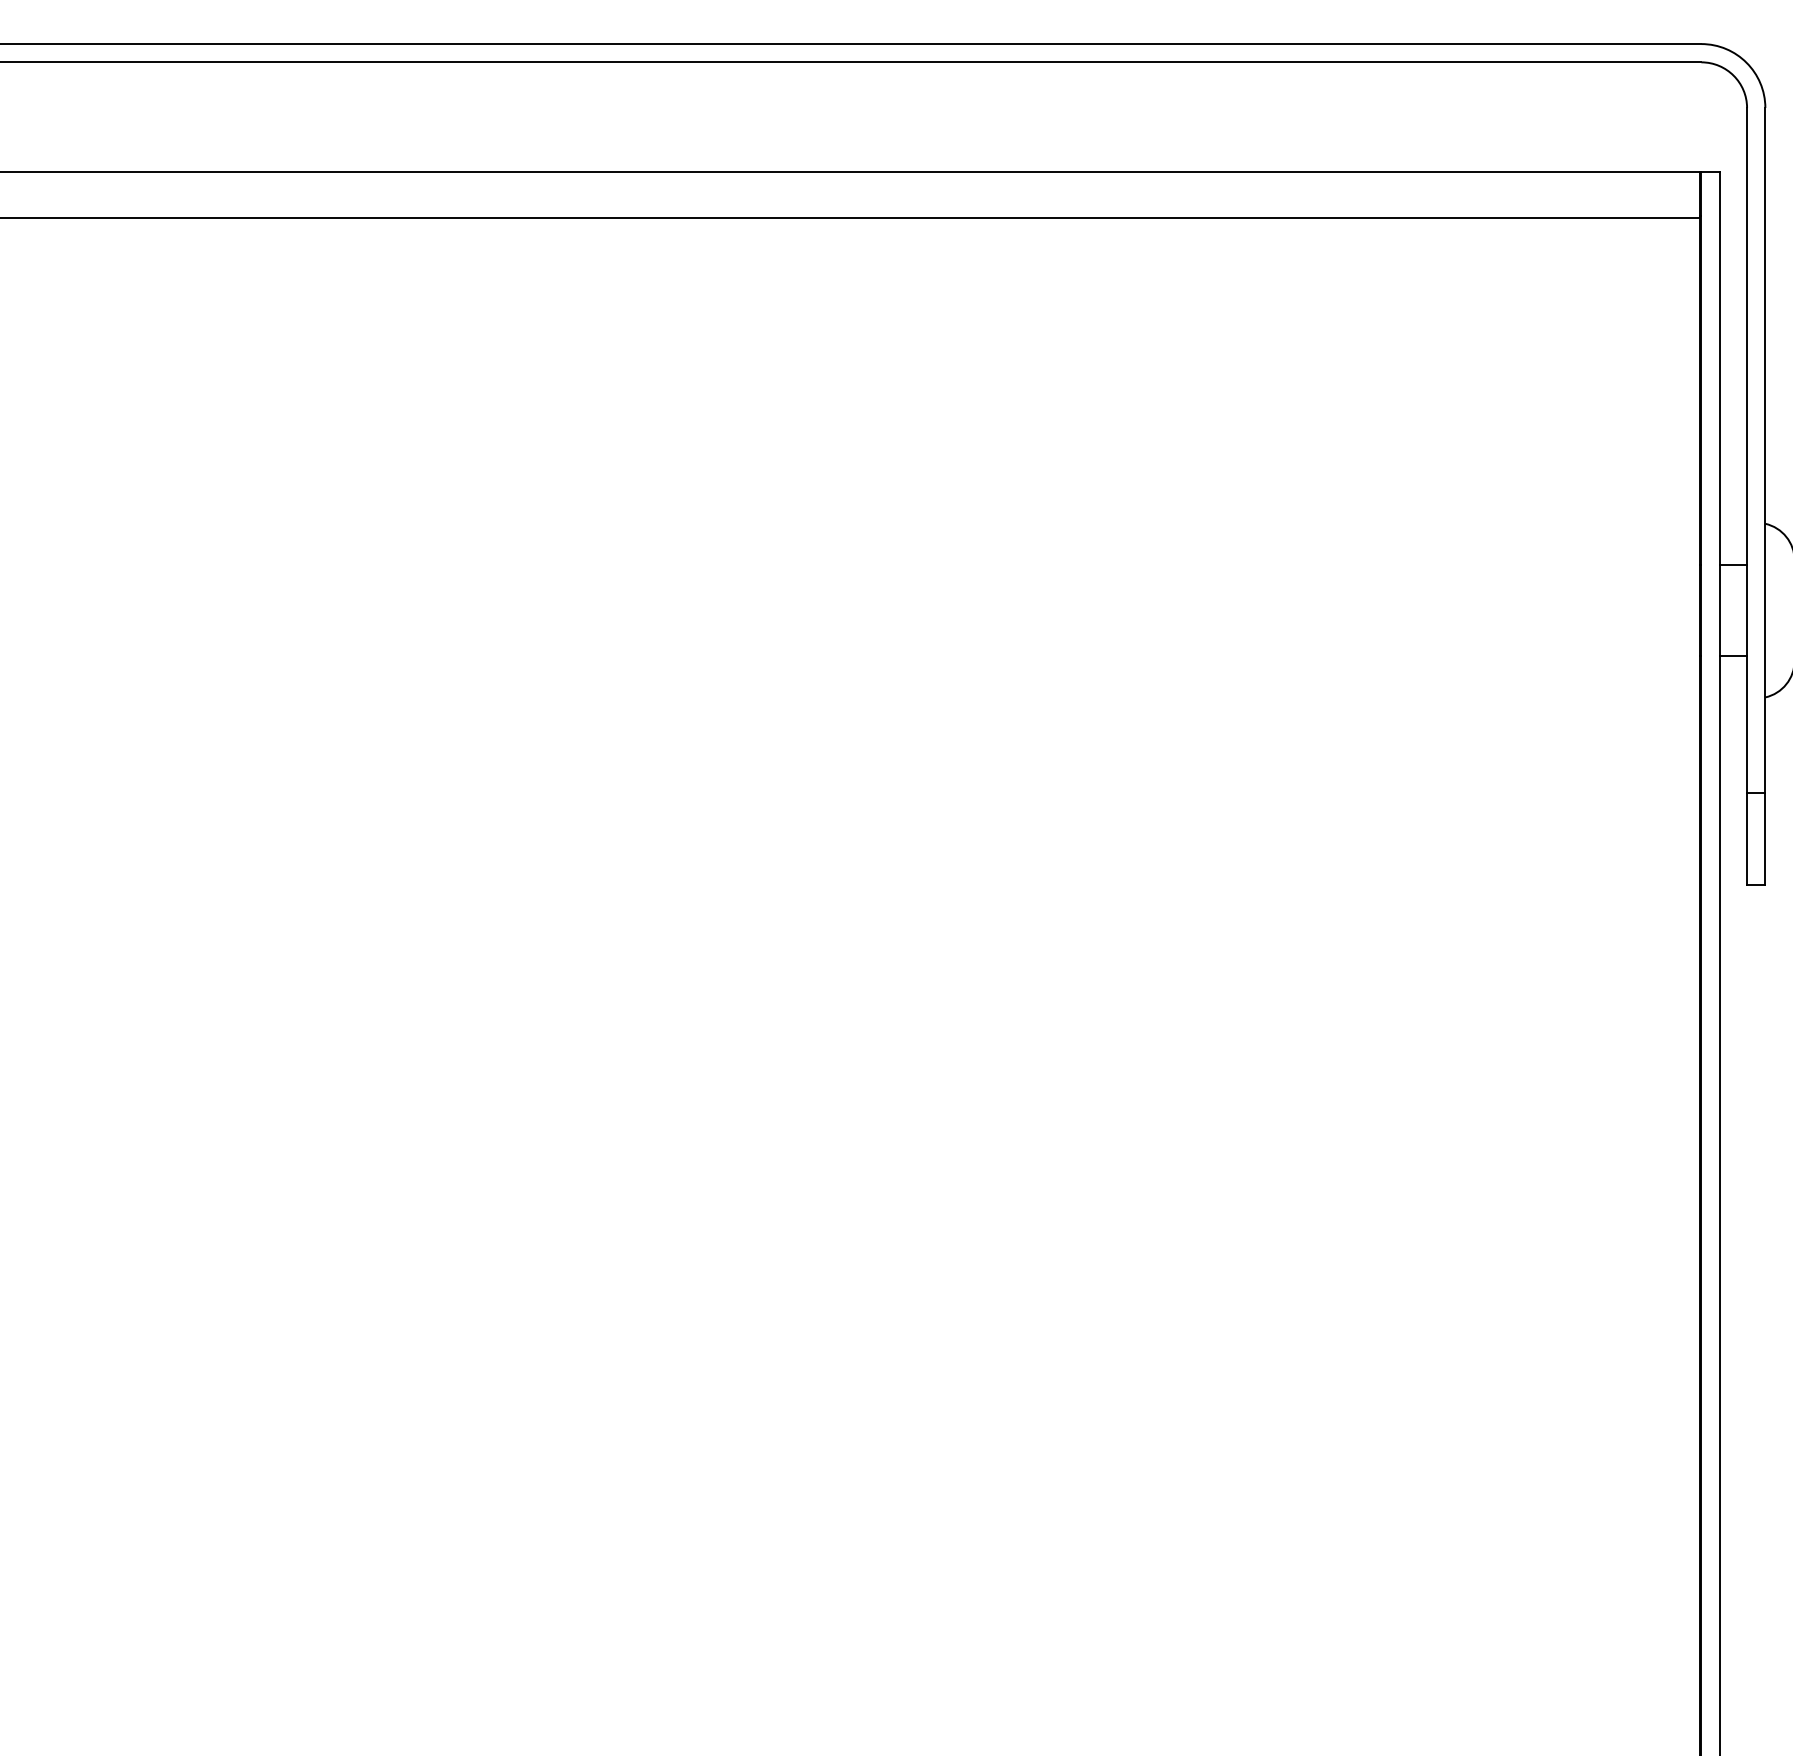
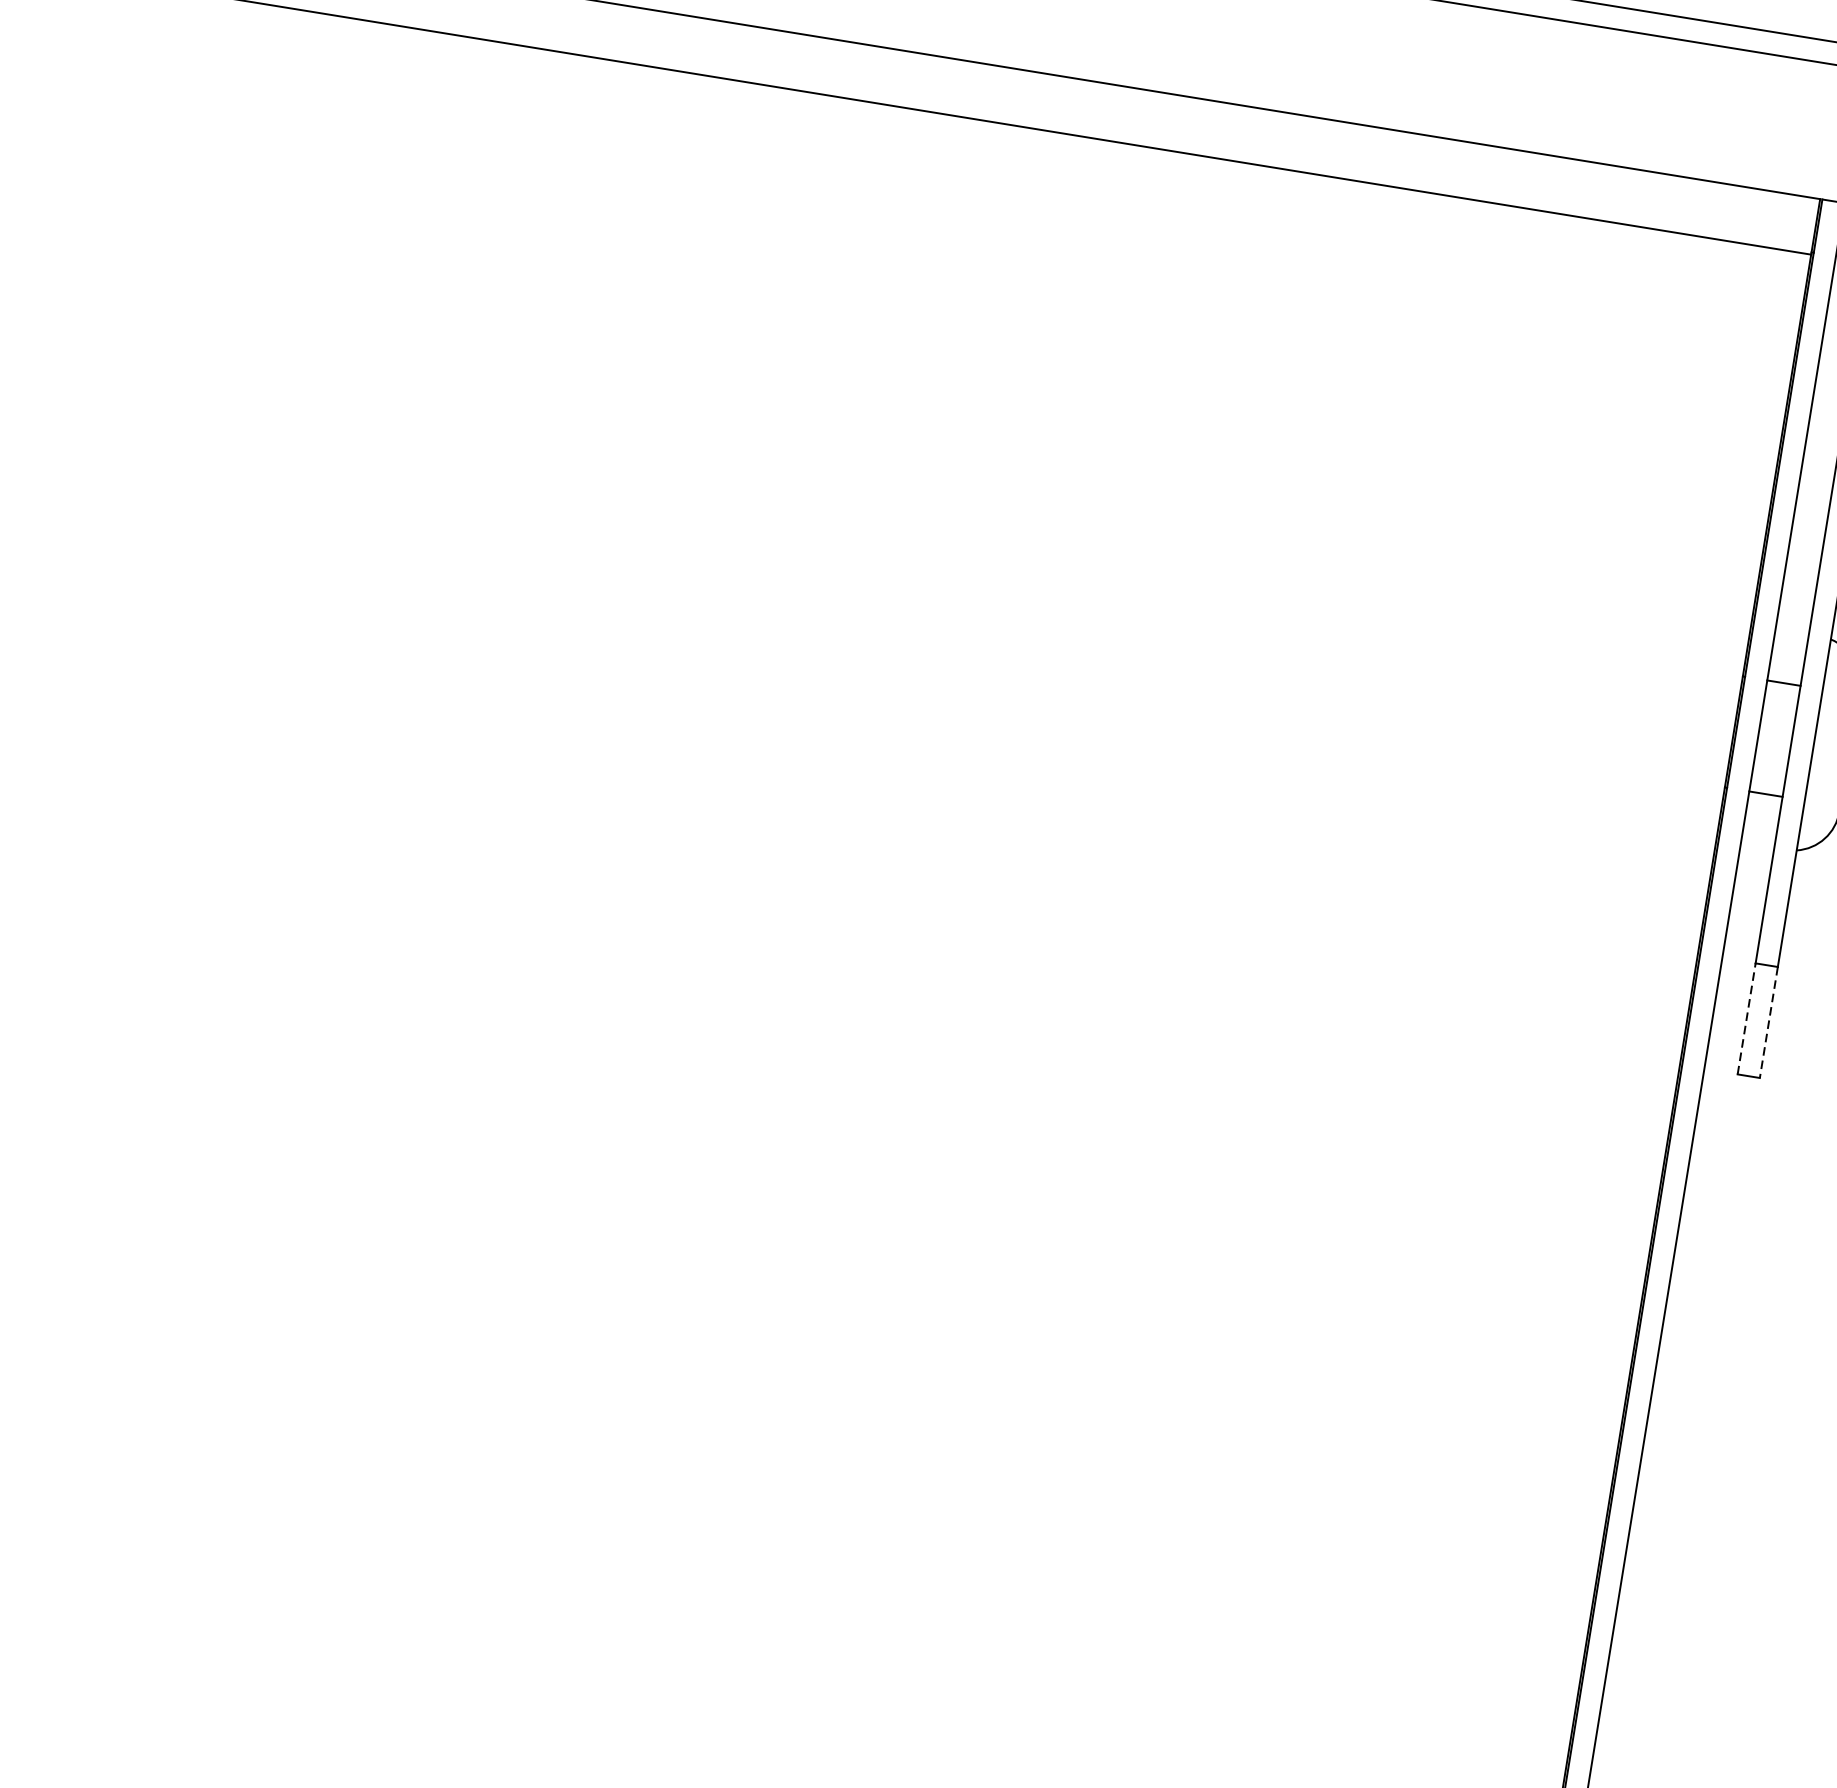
line: (1747, 839) -> (1747, 1019), solid -> dashed
line: (1765, 839) -> (1768, 1023), solid -> dashed

